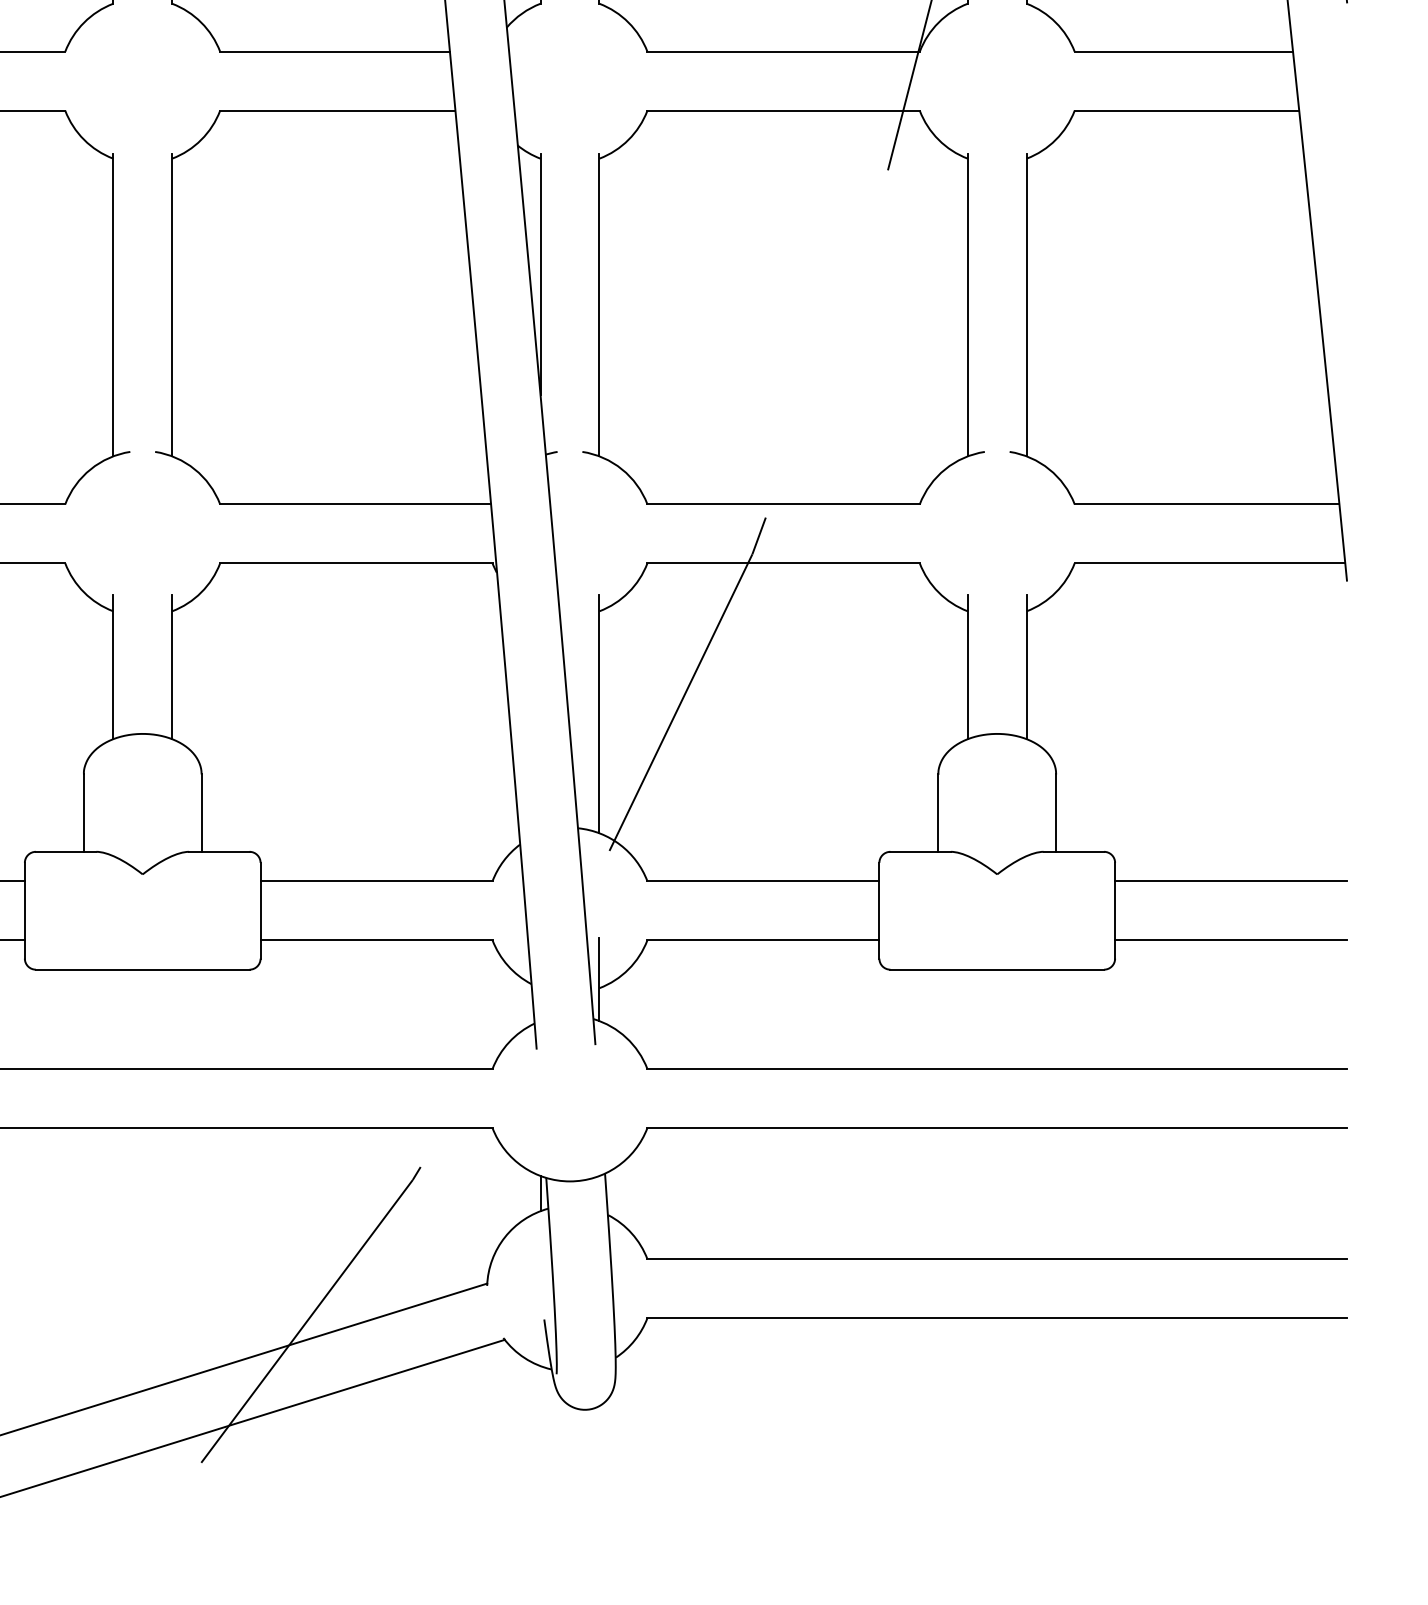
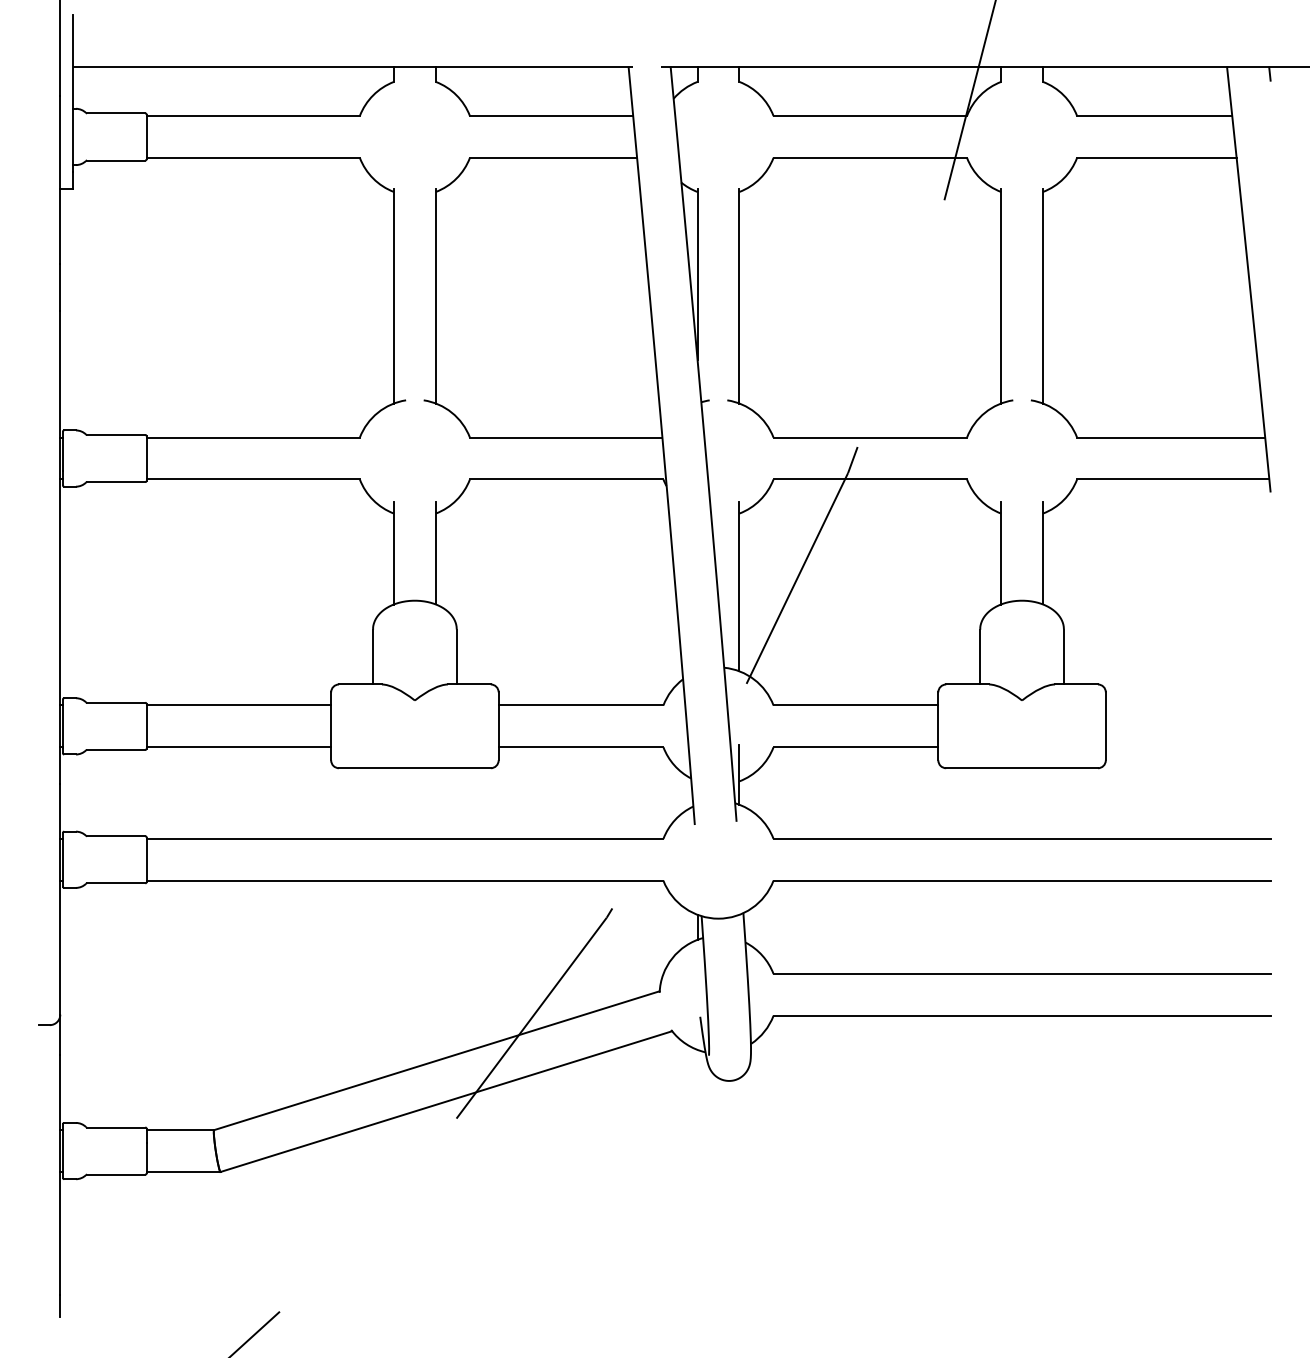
line: (1230, 881) -> (1187, 705), removed
line: (1230, 940) -> (1187, 747), removed

